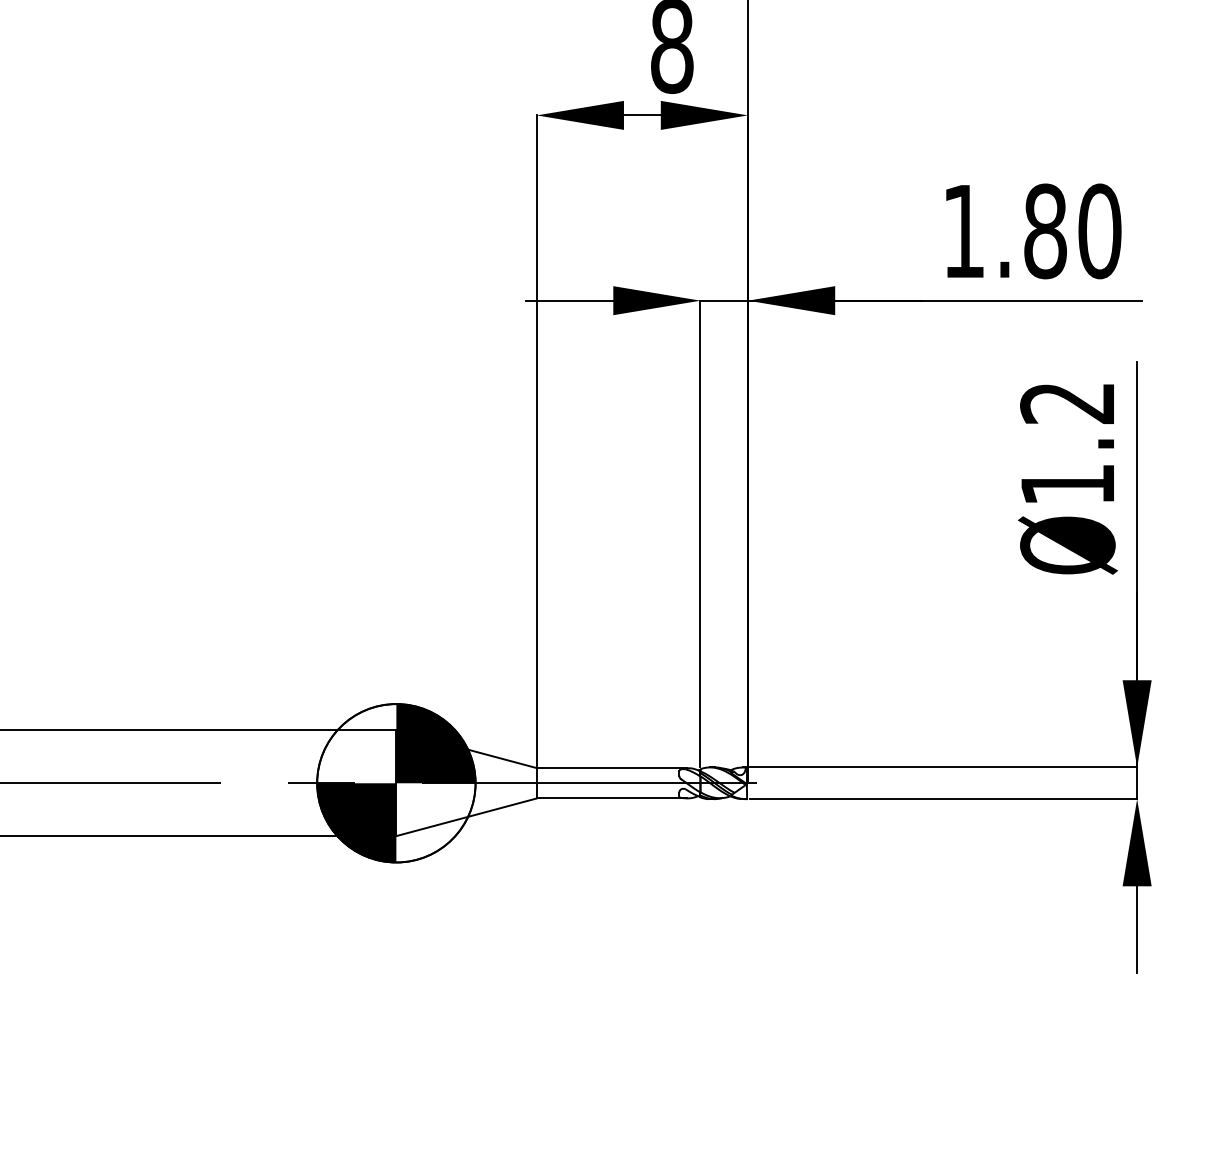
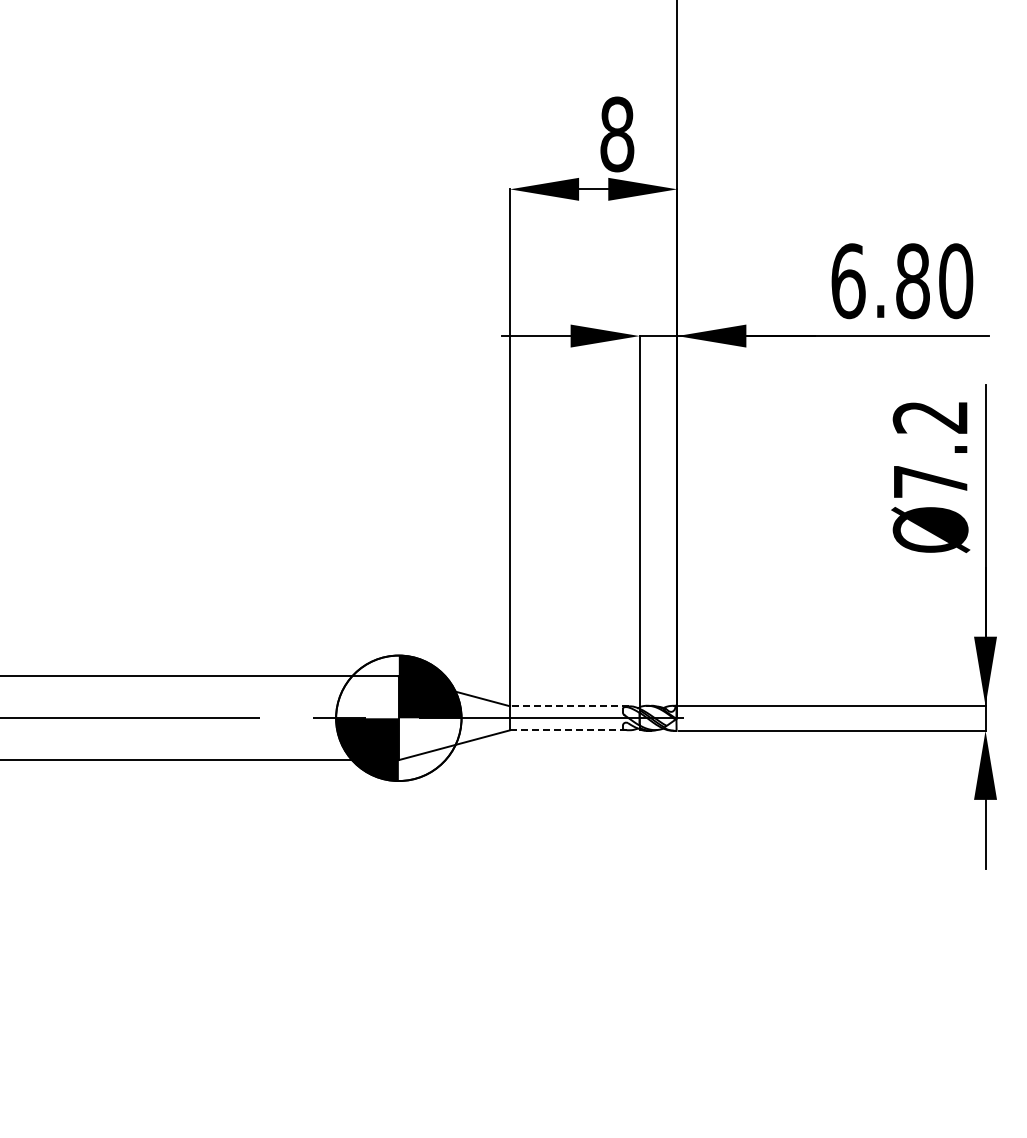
text: (964, 231) -> (848, 281), 1.80 -> 6.80
text: (1067, 484) -> (930, 481), Ø1.2 -> Ø7.2
line: (610, 768) -> (568, 706), solid -> dashed
line: (611, 798) -> (569, 730), solid -> dashed

